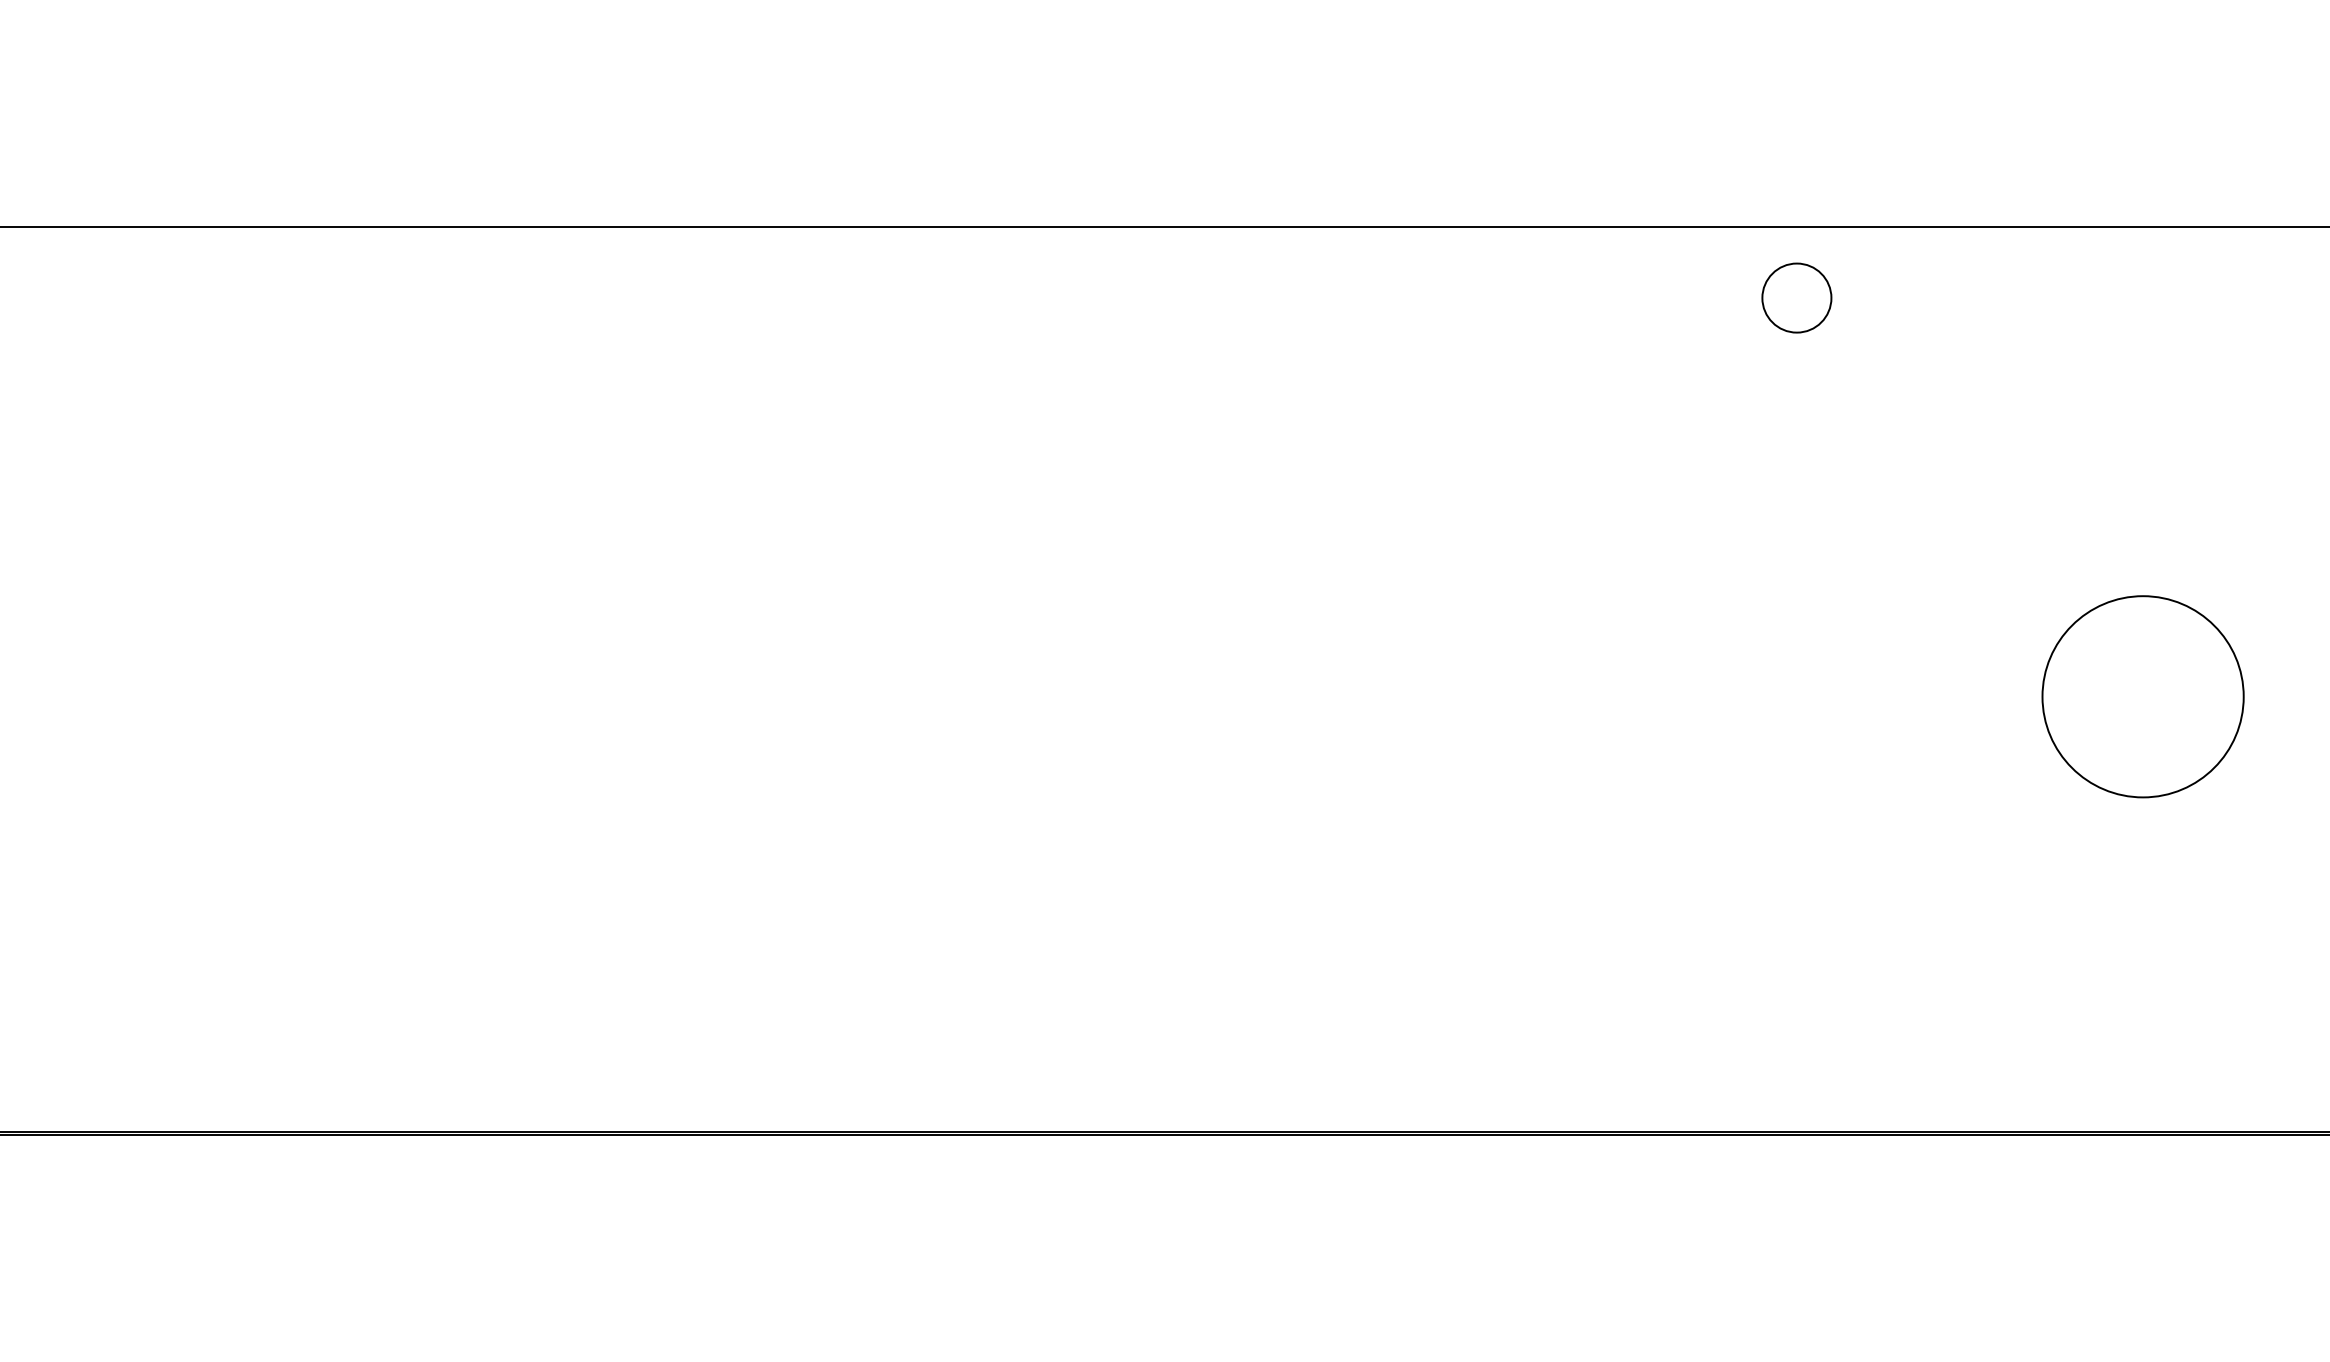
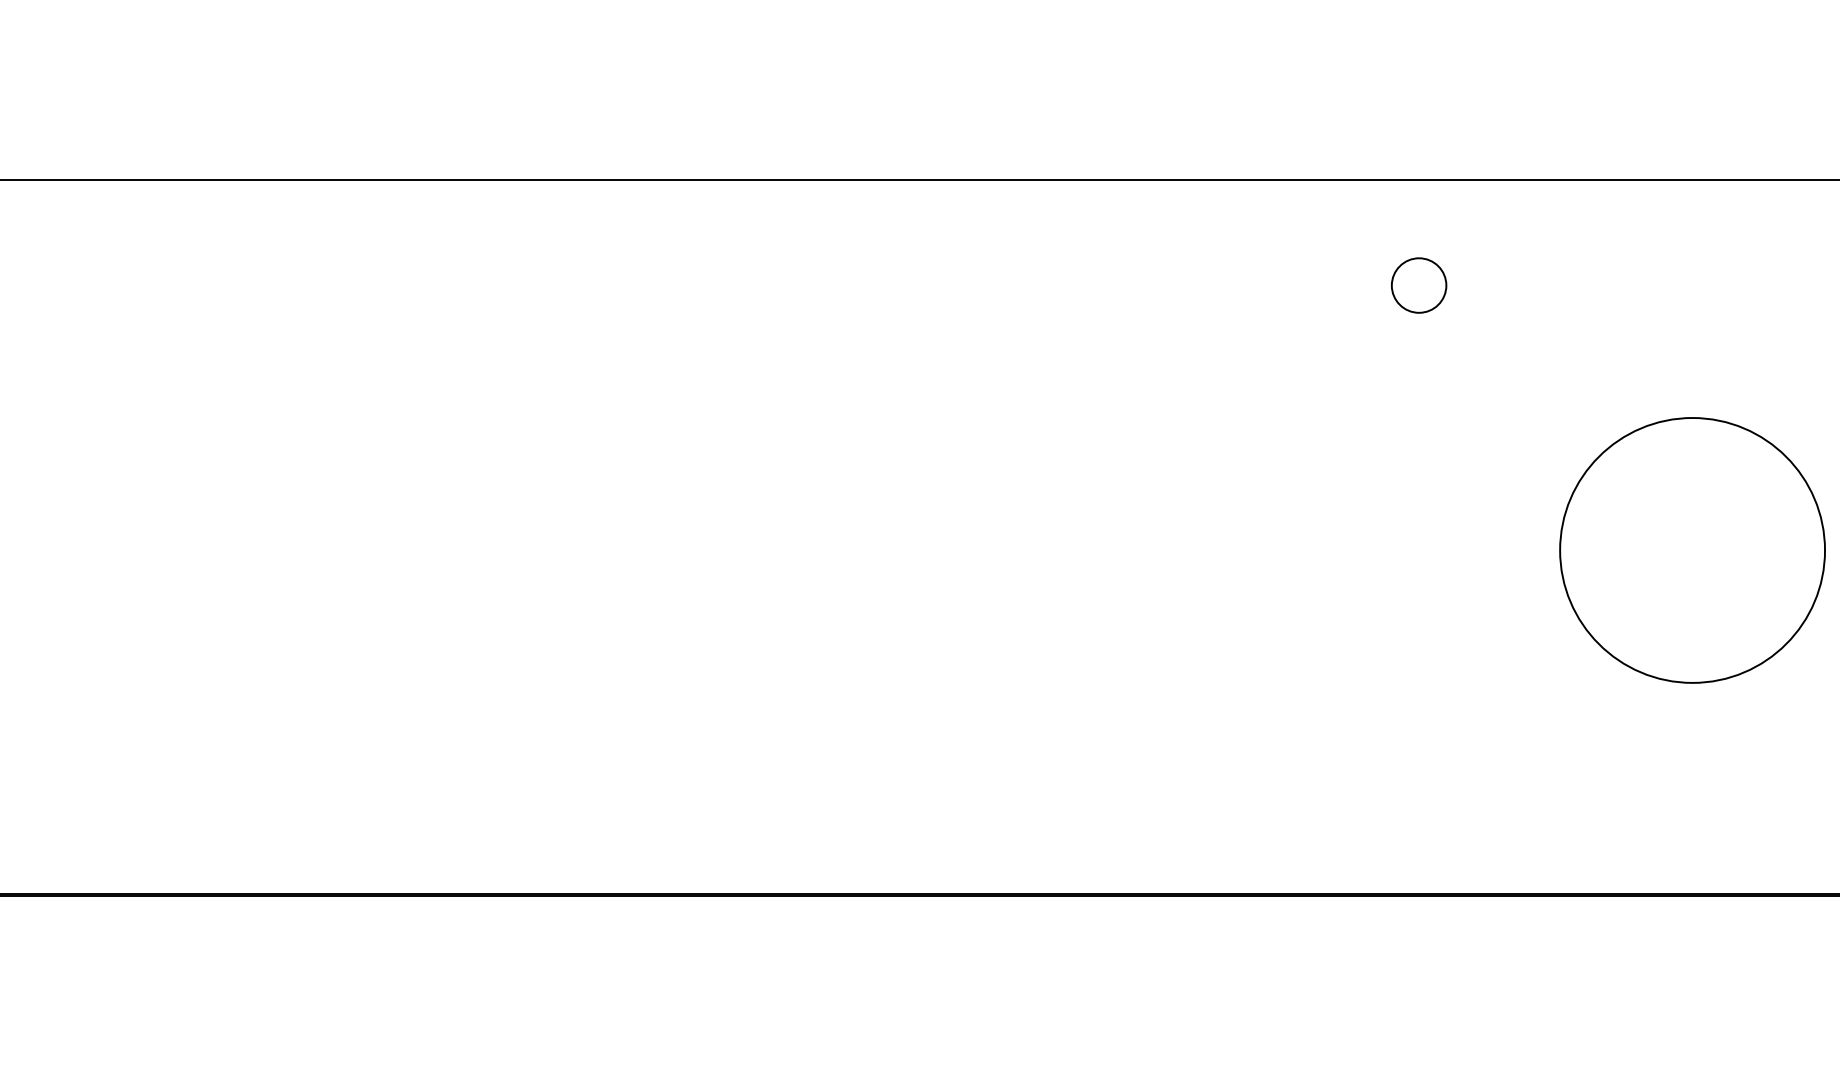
circle: (1797, 298) -> (1419, 285), moved
circle: (2143, 696) -> (1692, 550), size x1.67

